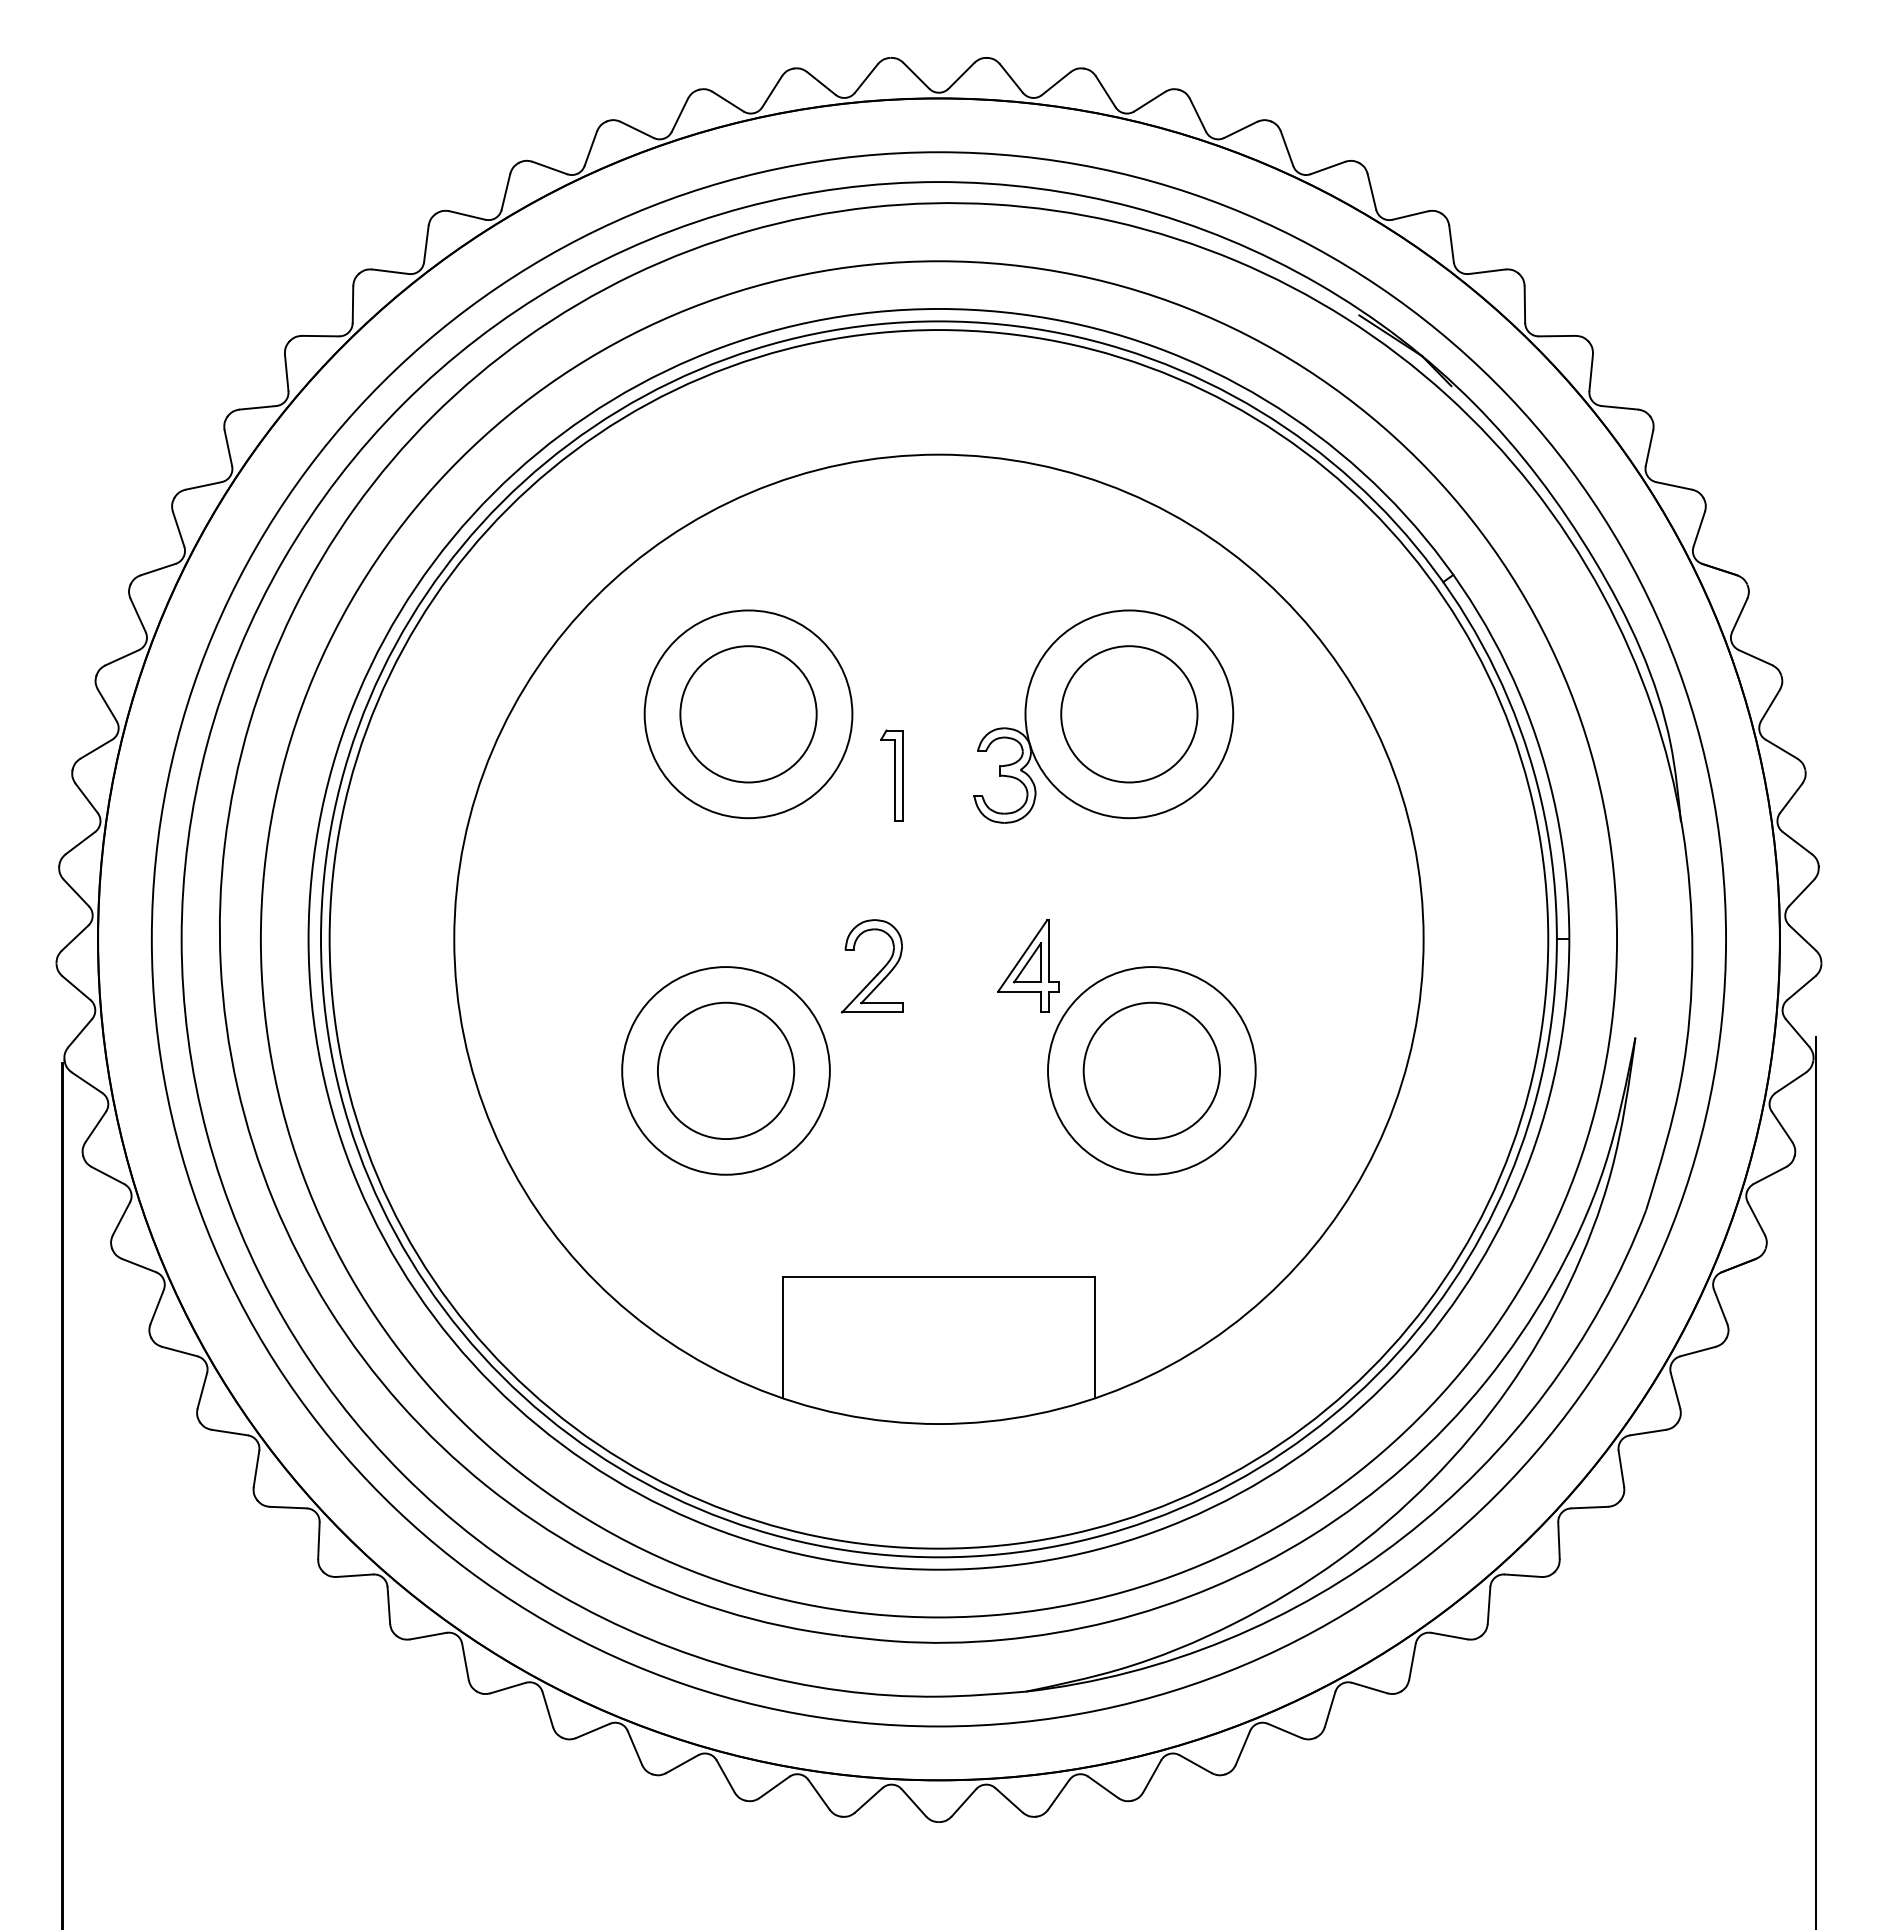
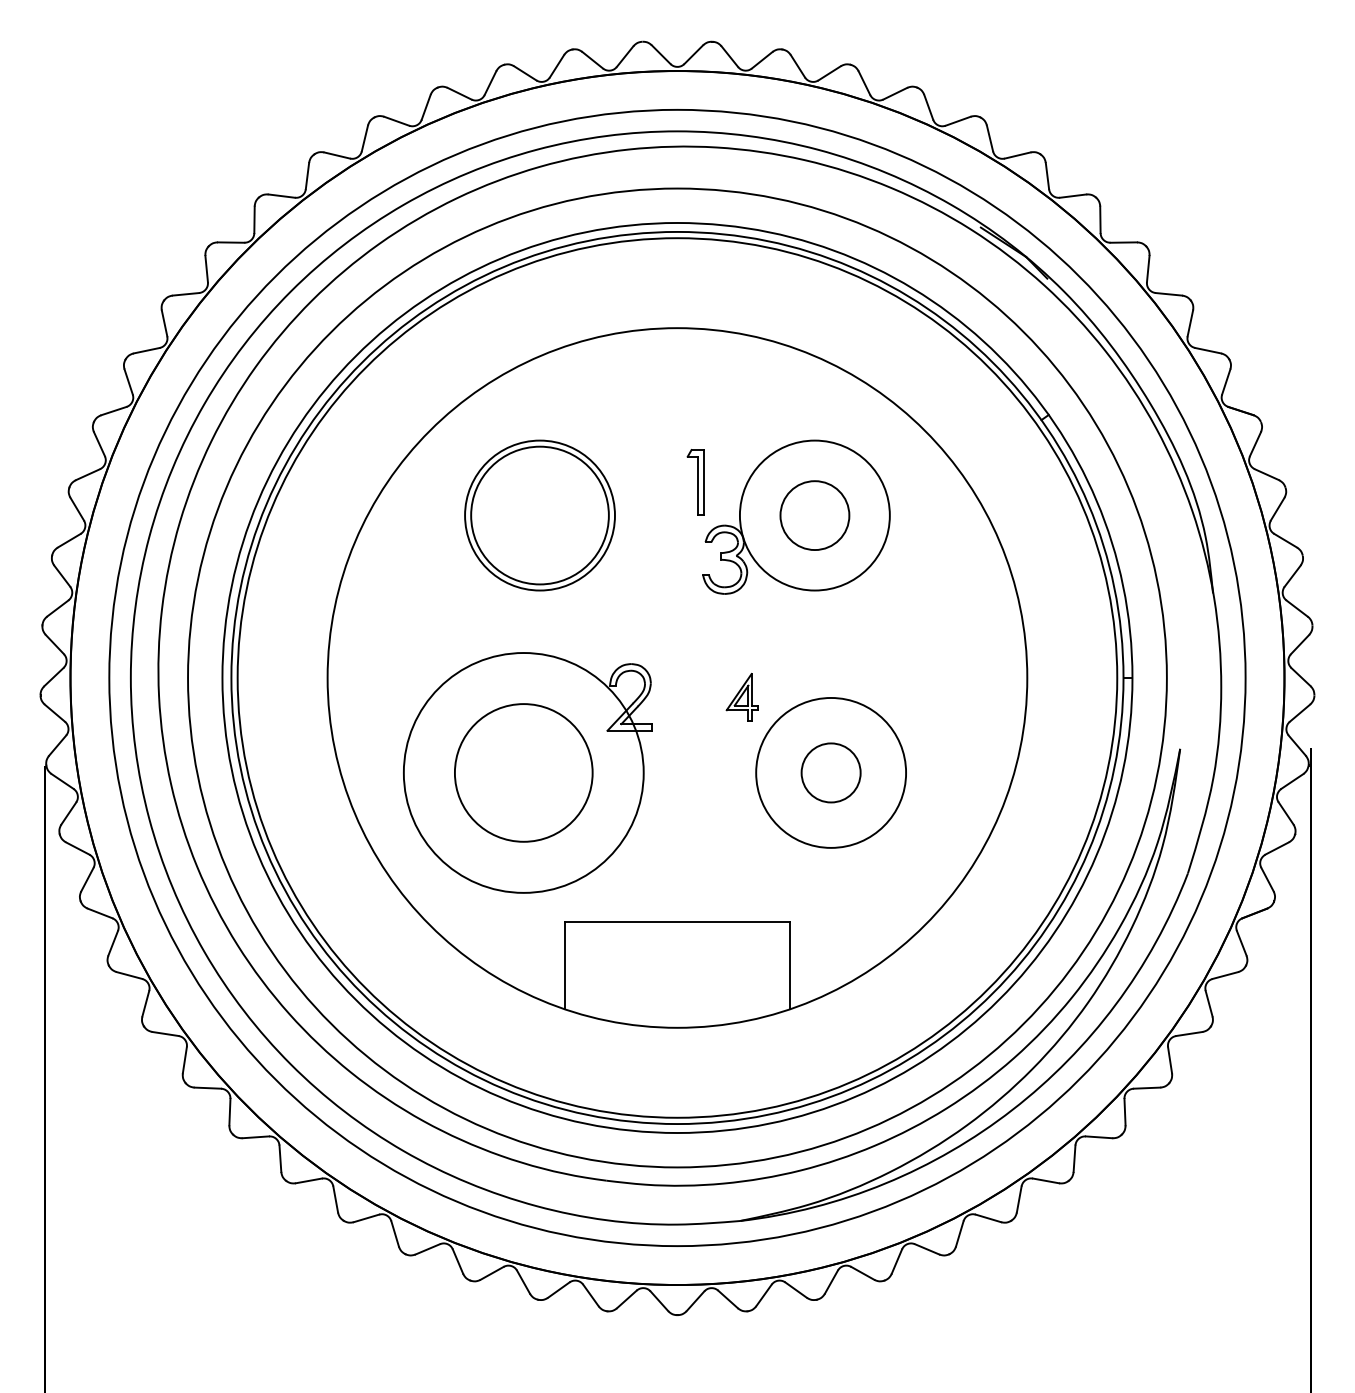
circle: (748, 714) -> (539, 515), size x1.4
circle: (1129, 714) -> (815, 515), size x0.7
part: (891, 775) -> (695, 482), moved
part: (1028, 965) -> (742, 696), size x0.7
circle: (725, 1070) -> (523, 772), size x1.4
circle: (725, 1070) -> (523, 772), size x1.6
circle: (1151, 1070) -> (830, 772), size x0.6

